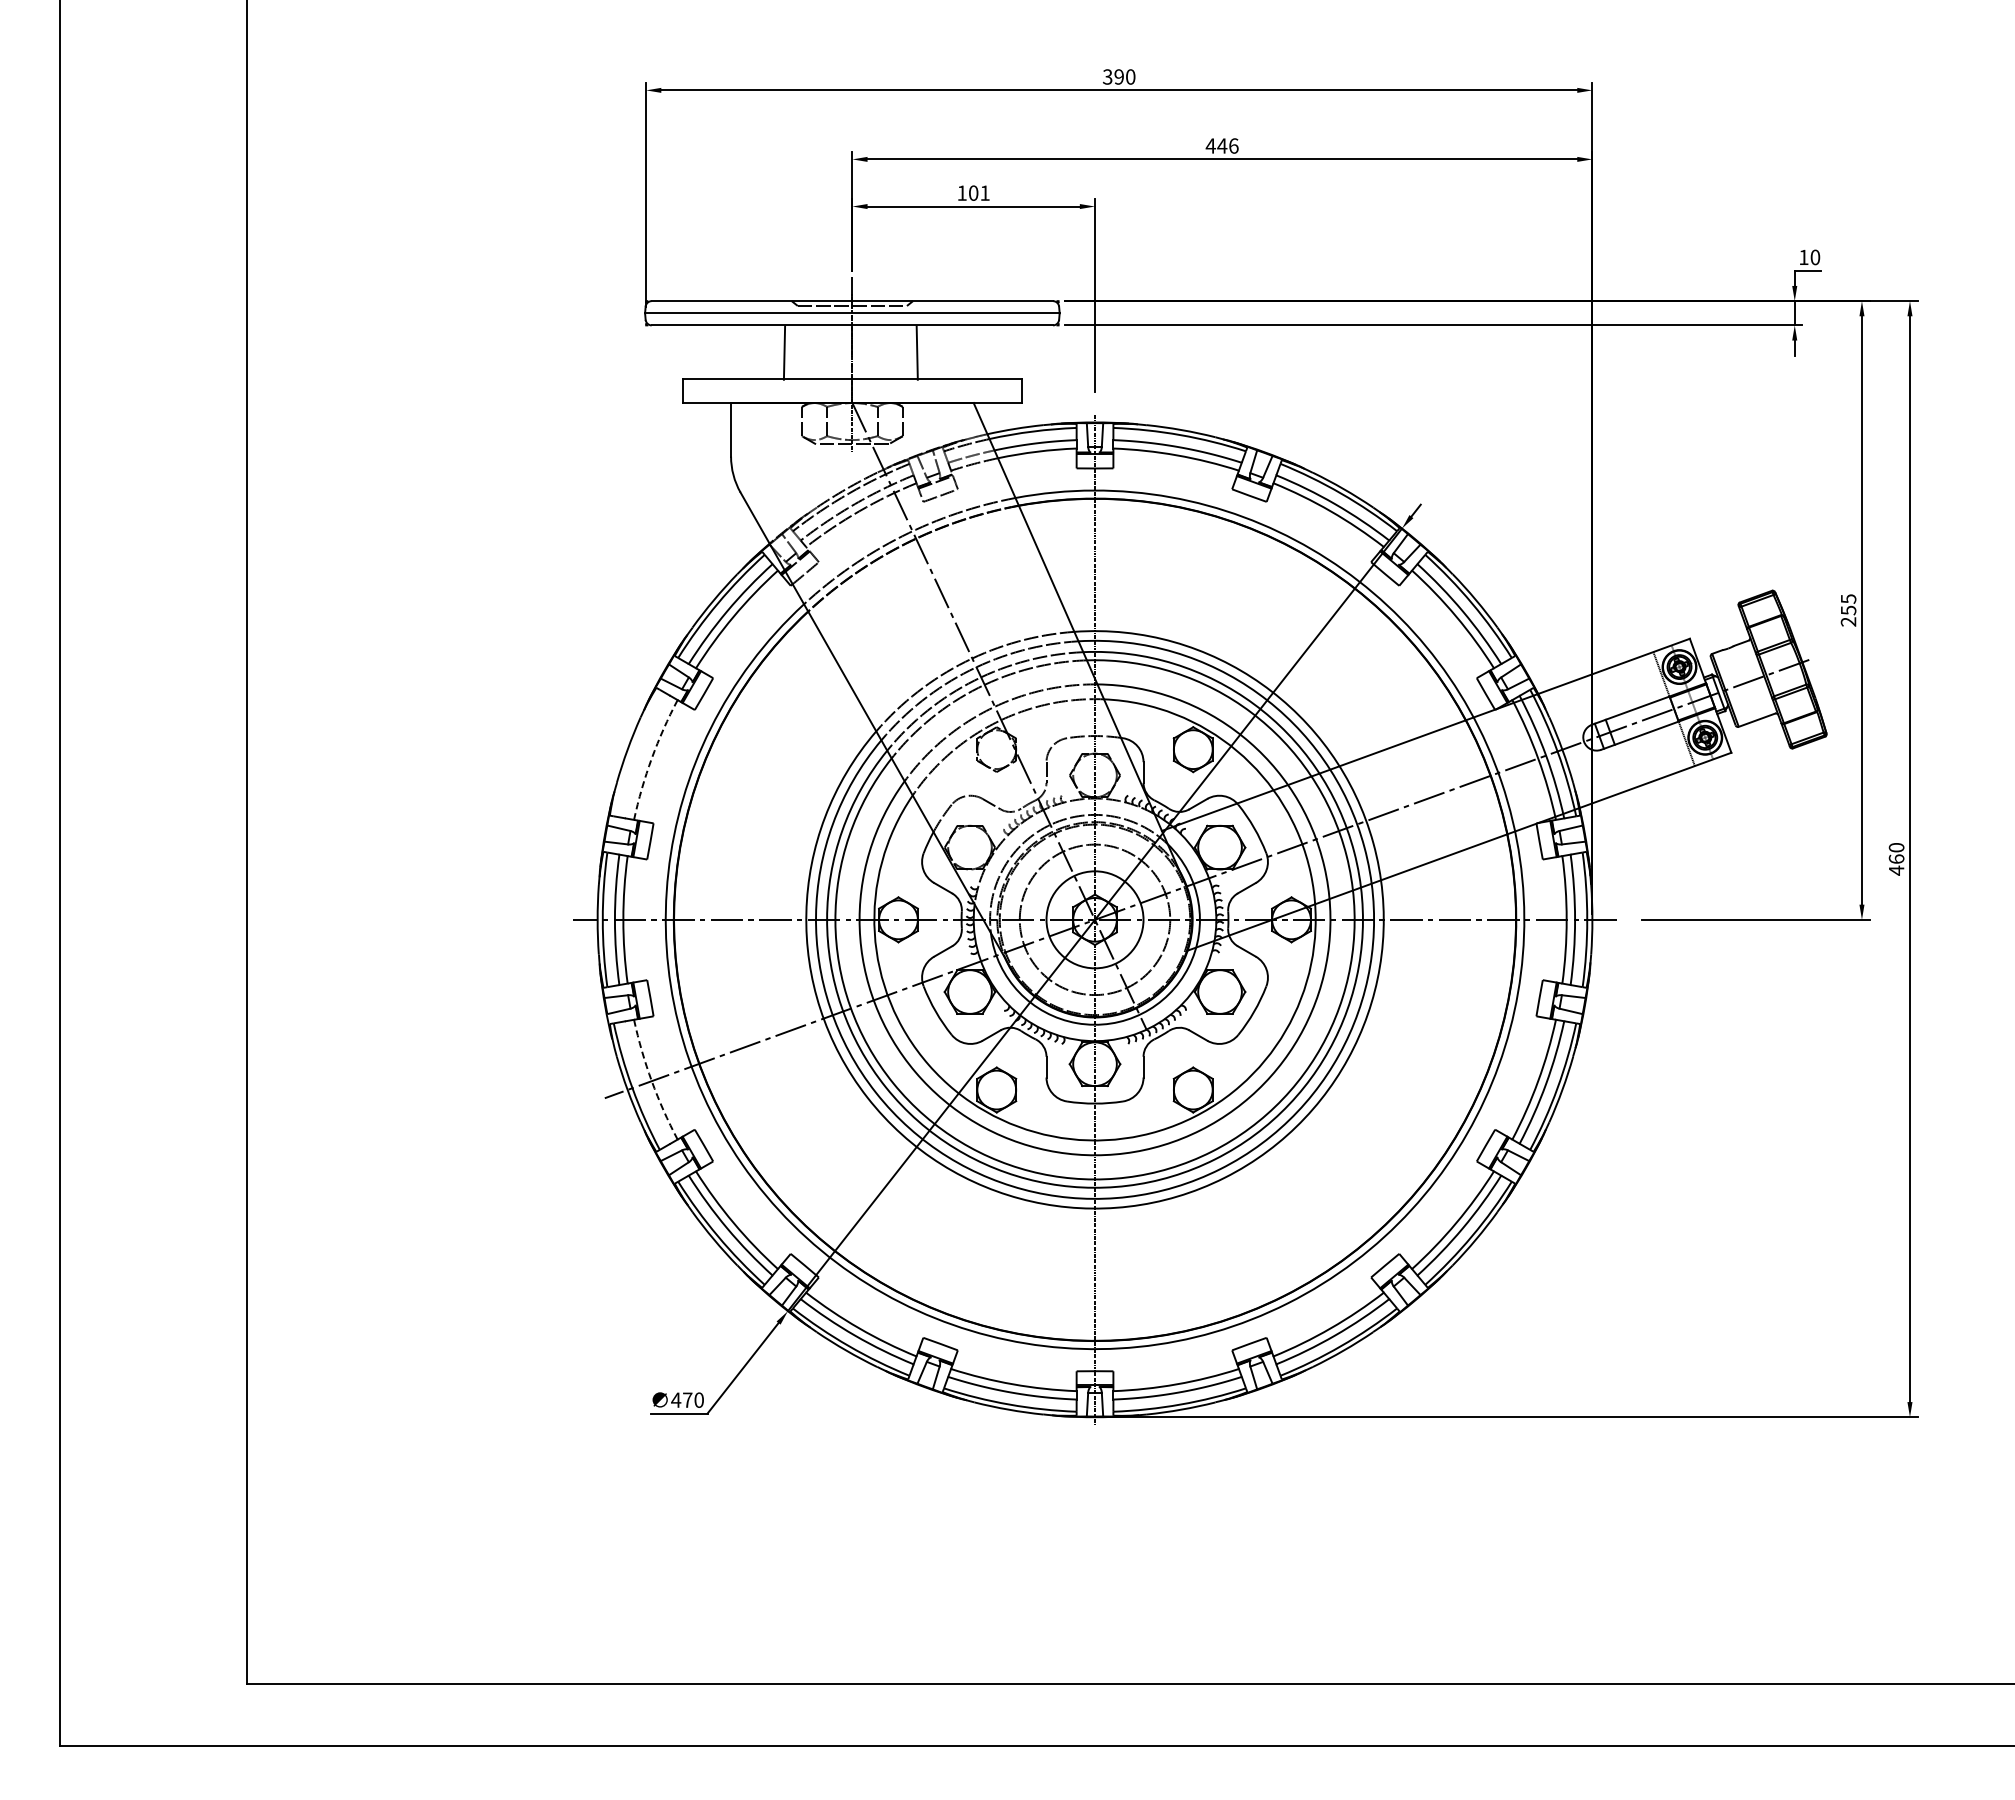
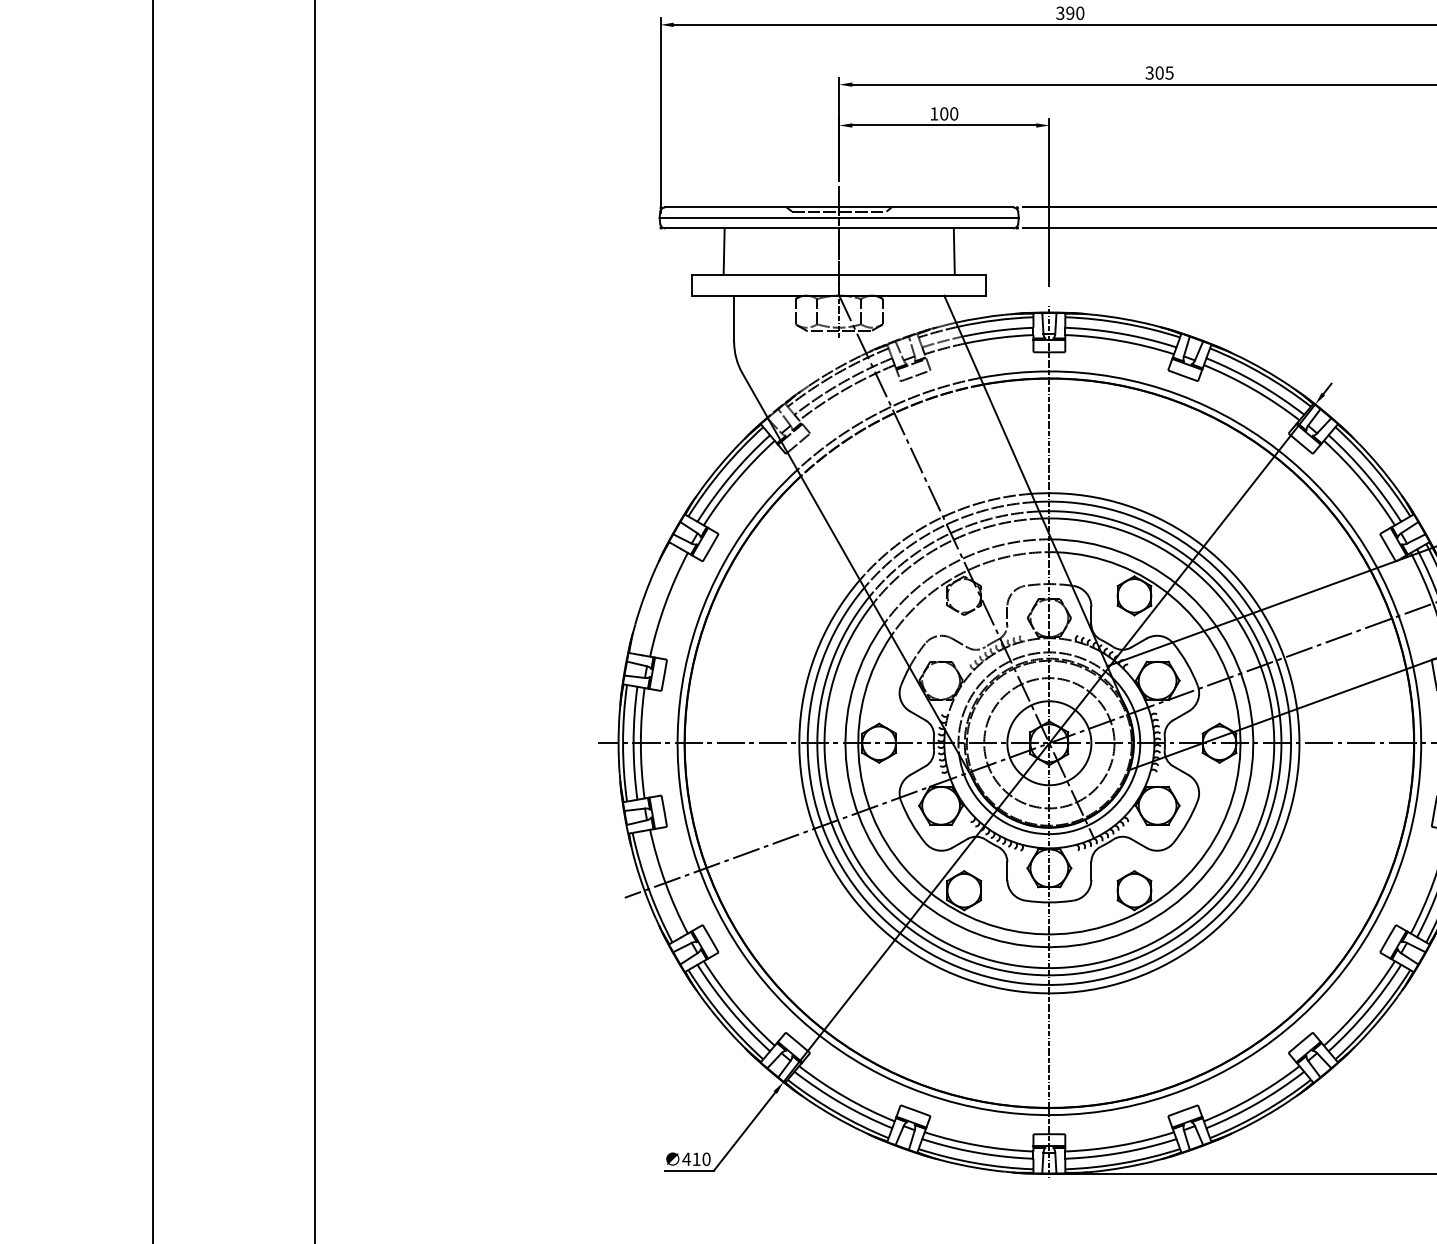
text: (1221, 145) -> (1158, 72), 446 -> 305
text: (984, 192) -> (953, 113), 101 -> 100
line: (784, 352) -> (724, 251), moved
line: (916, 352) -> (953, 251), moved
arc: (651, 758) -> (665, 603), dashed -> solid
arc: (651, 1081) -> (665, 883), dashed -> solid
text: (687, 1399) -> (696, 1158), 470 -> 410

